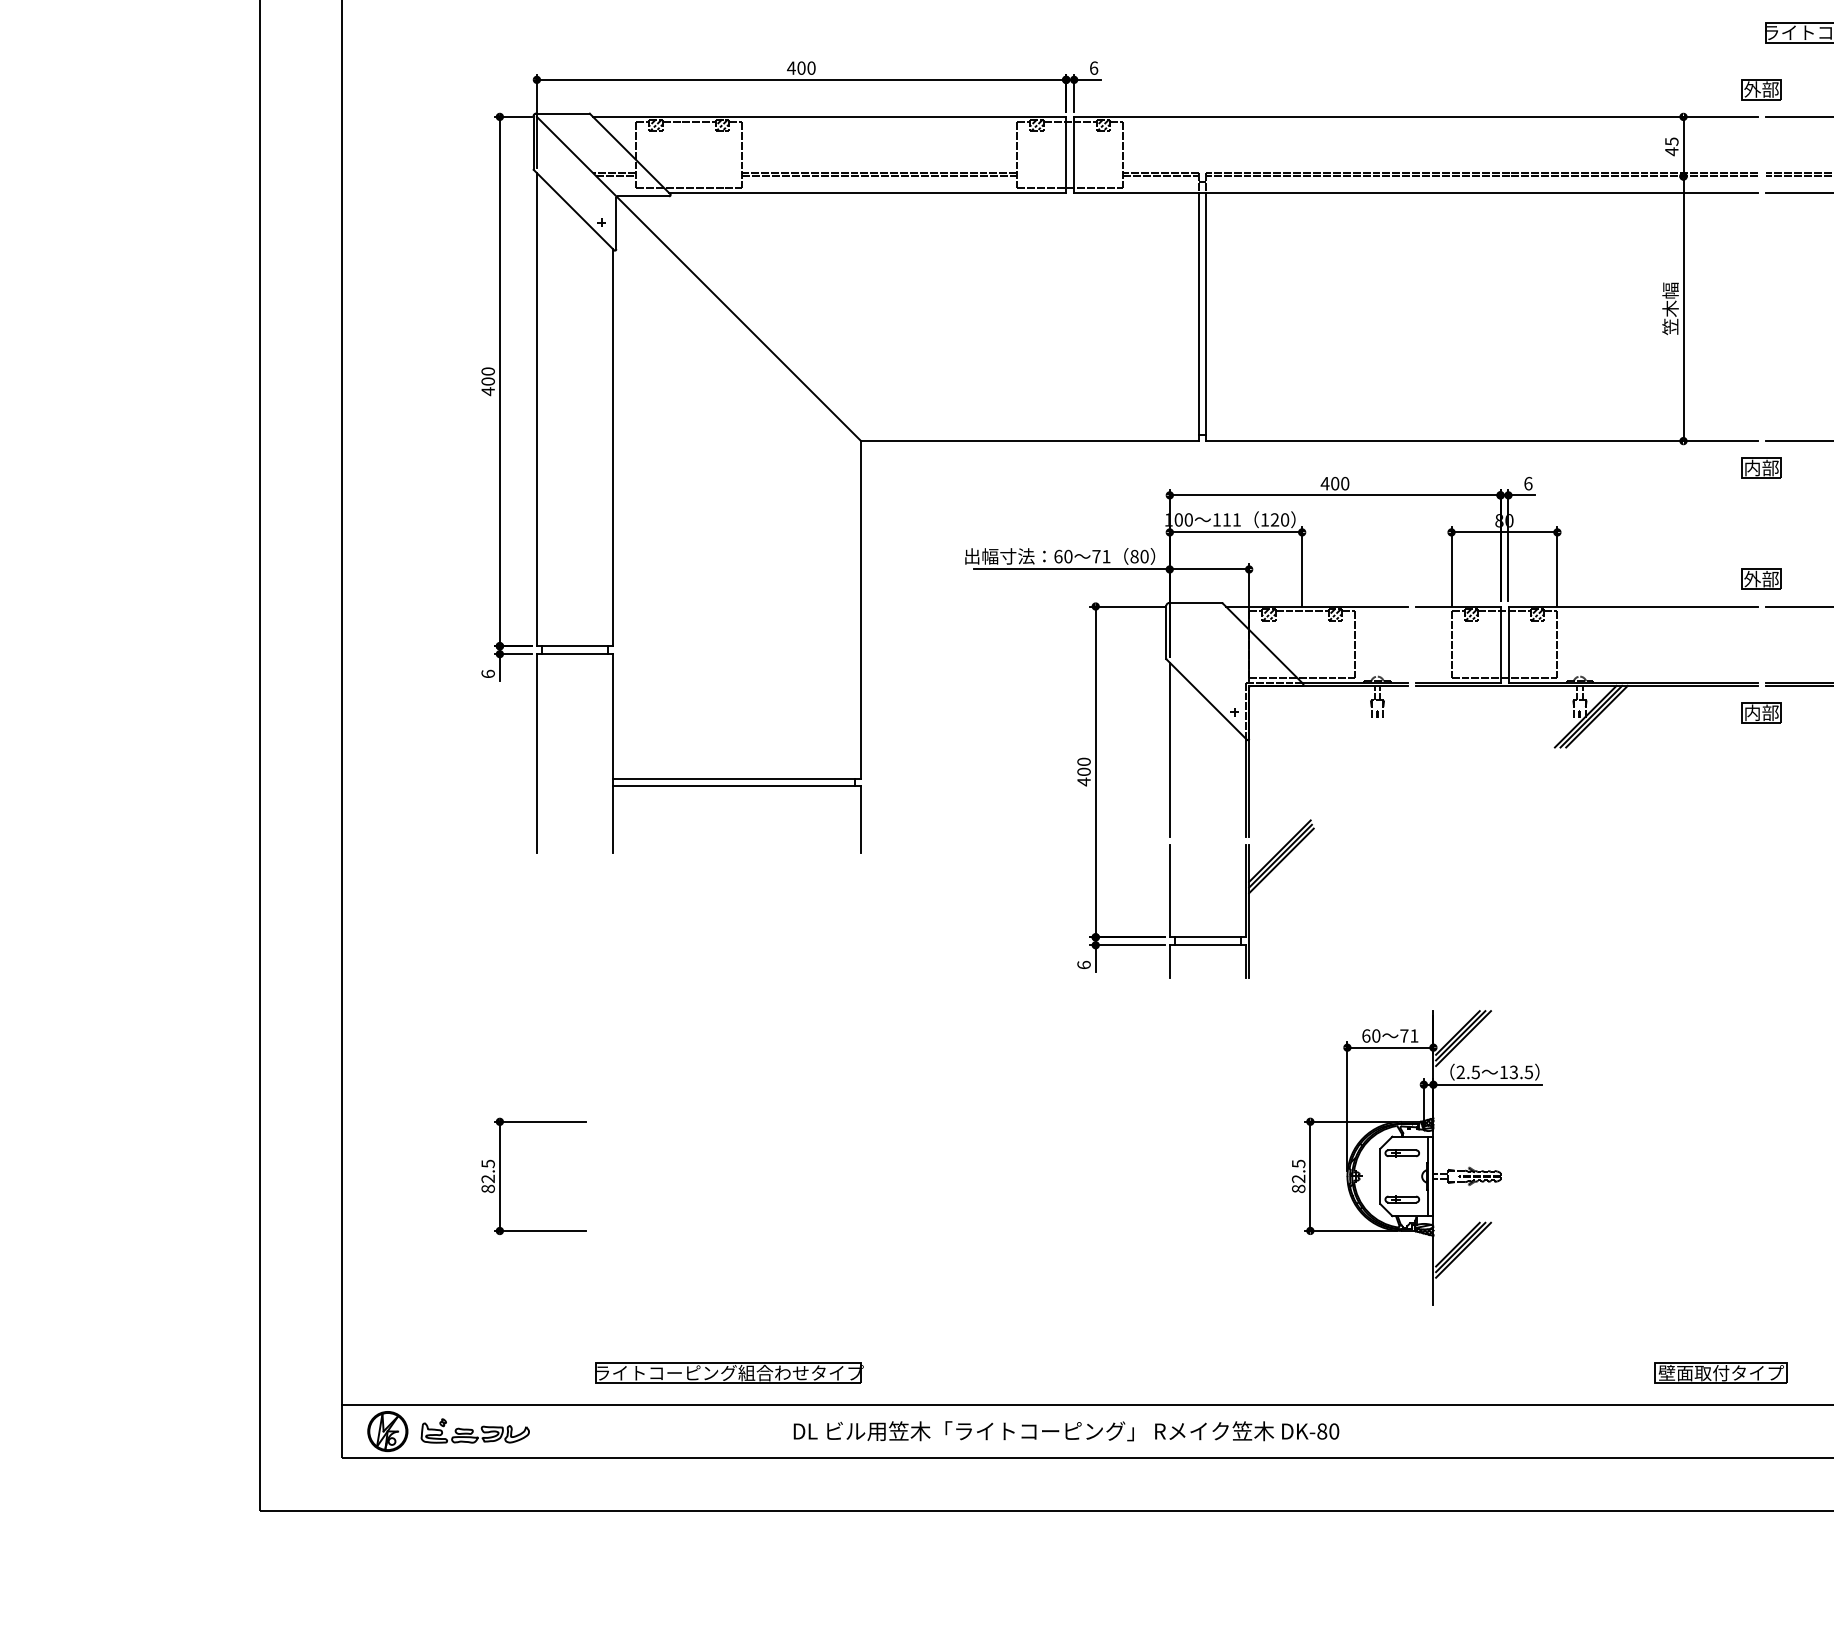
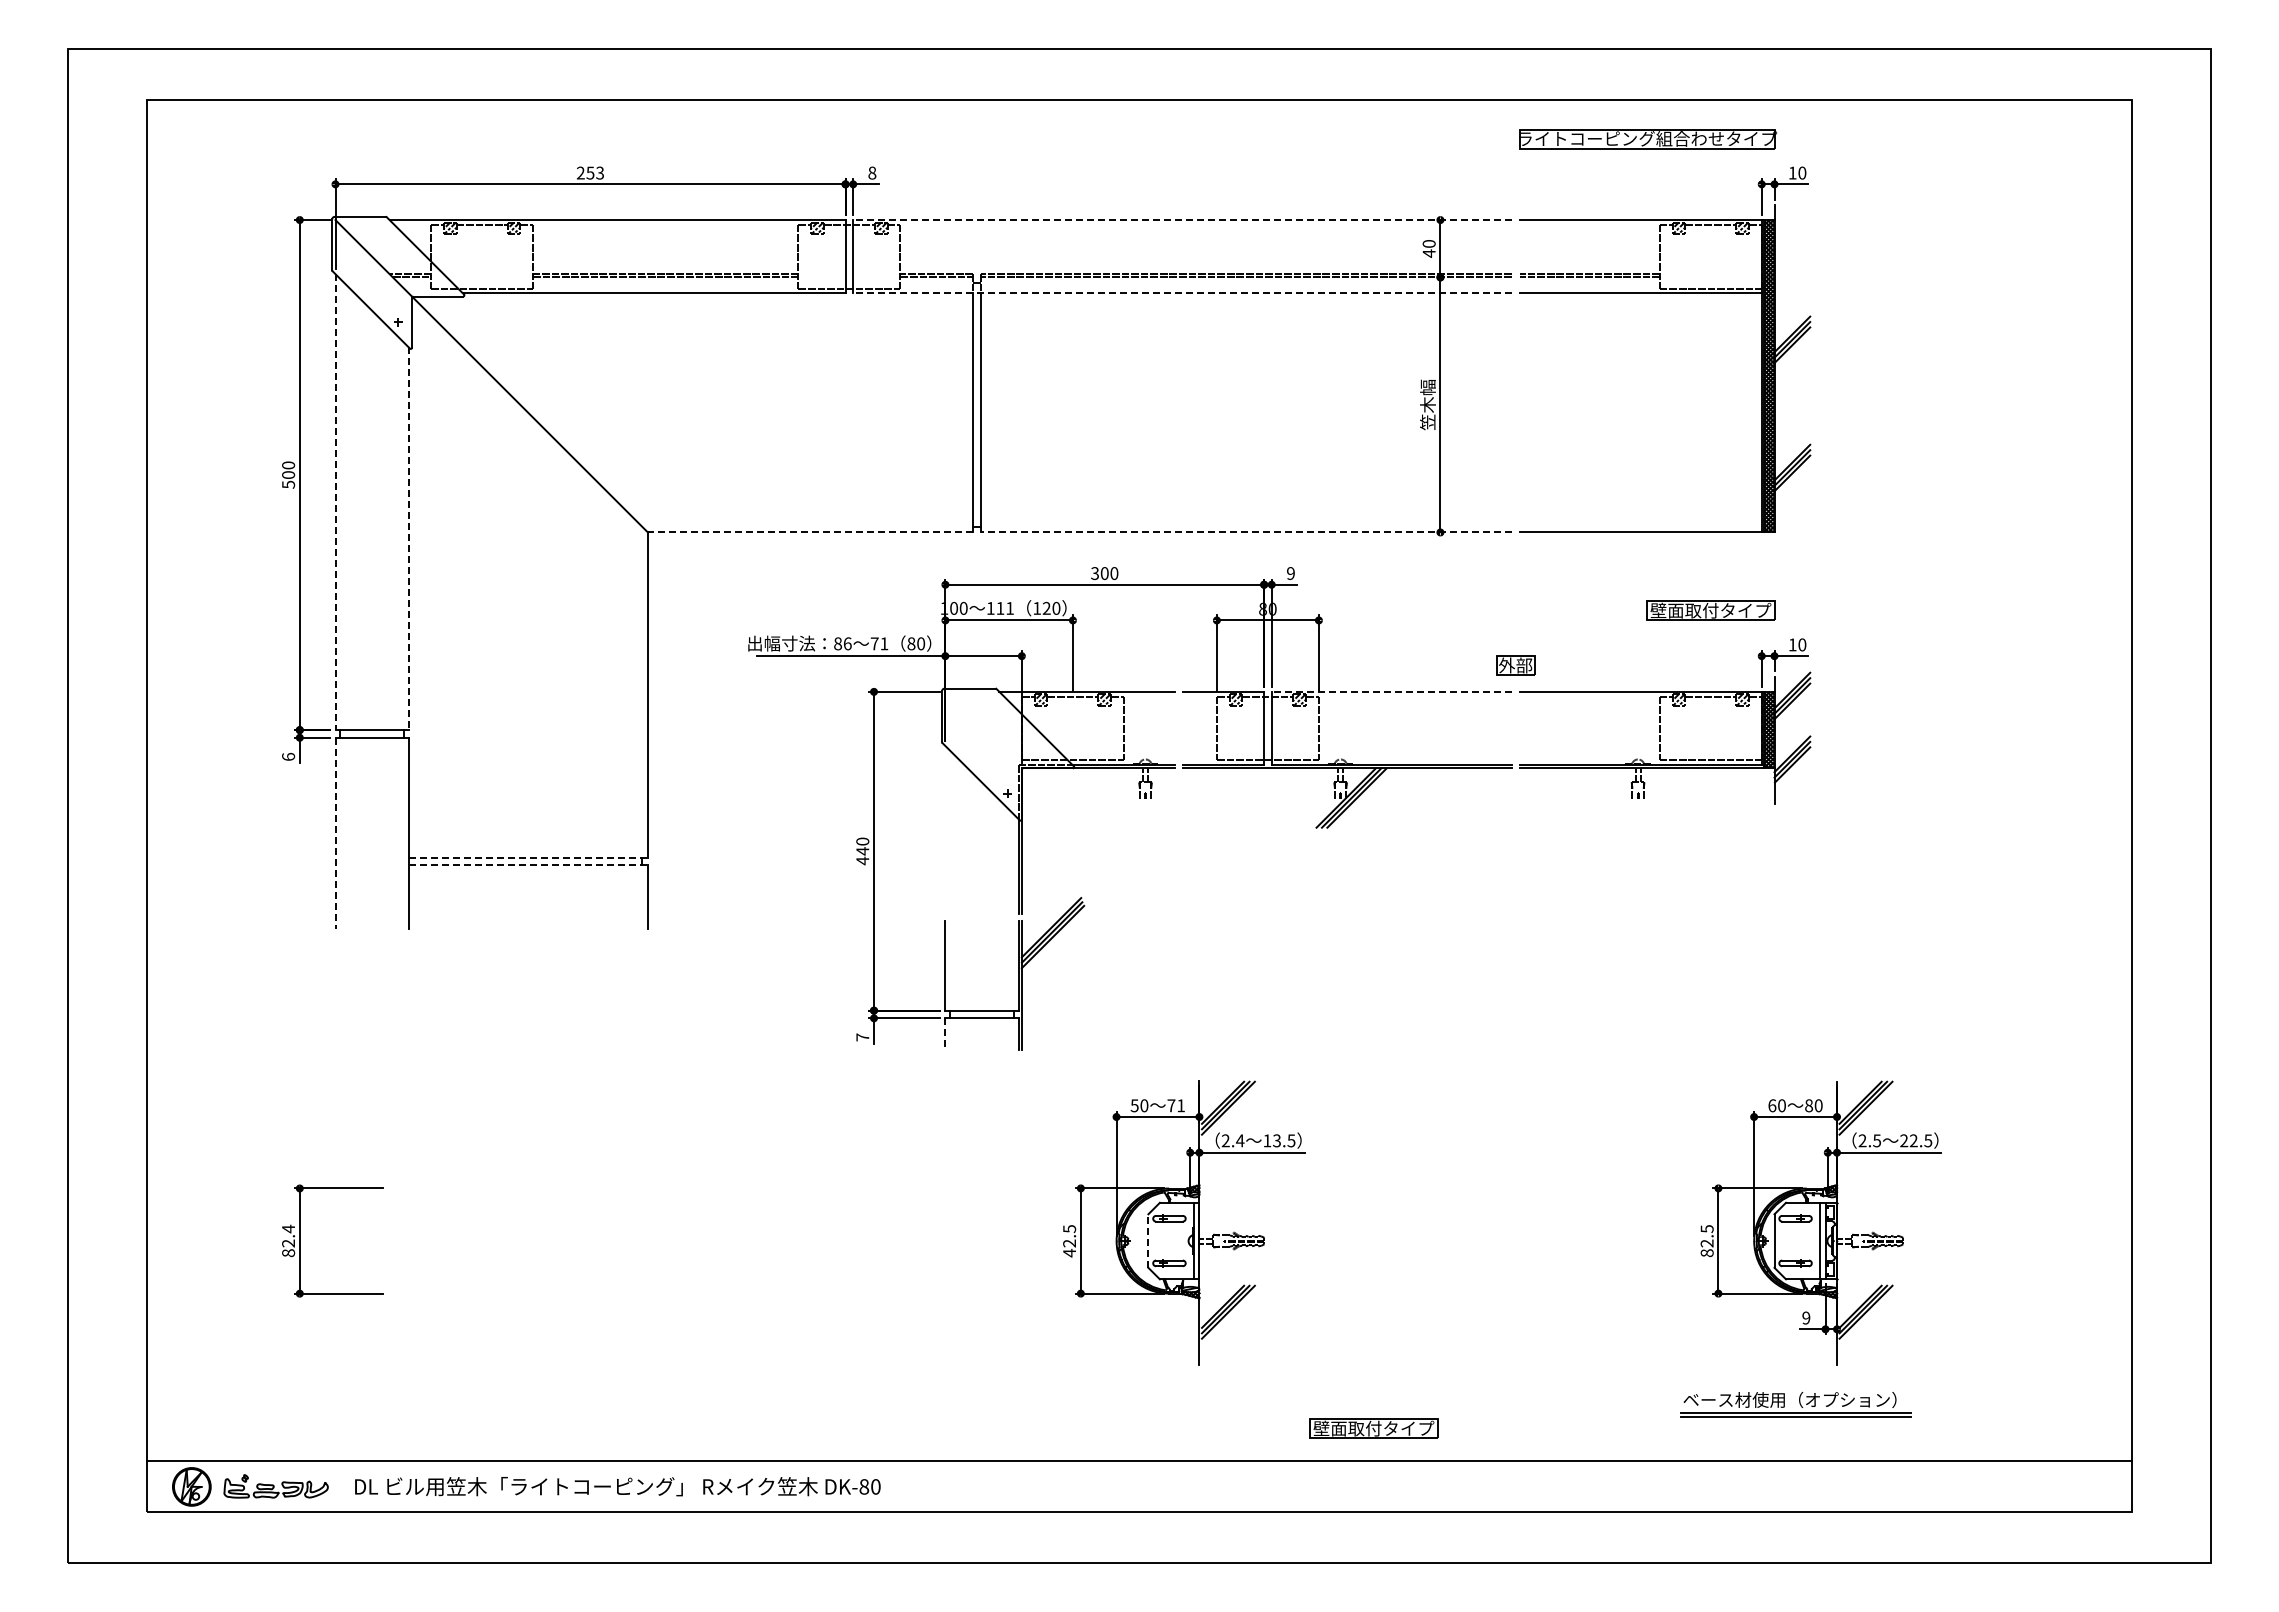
text: (801, 67) -> (590, 172), 400 -> 253
text: (1094, 67) -> (872, 172), 6 -> 8
part: (1761, 89) -> (1515, 193), removed
line: (1415, 117) -> (1182, 220), solid -> dashed
text: (1671, 141) -> (1428, 243), 45 -> 40
line: (1415, 193) -> (1182, 293), solid -> dashed
text: (488, 391) -> (288, 484), 400 -> 500
line: (536, 410) -> (335, 502), solid -> dashed
line: (1029, 441) -> (810, 532), solid -> dashed
line: (1482, 441) -> (1246, 532), solid -> dashed
line: (612, 448) -> (408, 539), solid -> dashed
part: (1761, 468) -> (1515, 558), removed
text: (1324, 483) -> (1094, 573), 400 -> 300
text: (1527, 483) -> (1290, 573), 6 -> 9
text: (1063, 556) -> (842, 643), 60 -> 86
line: (1632, 606) -> (1391, 691), solid -> dashed
part: (1761, 713) -> (1515, 794), removed
line: (1169, 749) -> (945, 829), removed
line: (536, 753) -> (335, 833), solid -> dashed
text: (1083, 772) -> (862, 851), 400 -> 440
line: (737, 778) -> (528, 857), solid -> dashed
line: (737, 786) -> (528, 865), solid -> dashed
line: (1169, 962) -> (945, 1034), solid -> dashed
text: (1083, 965) -> (862, 1037), 6 -> 7
text: (1366, 1035) -> (1134, 1105), 60 -> 50
text: (1476, 1072) -> (1240, 1140), 2.5 -> 2.4
text: (488, 1163) -> (288, 1228), 82.5 -> 82.4
line: (1380, 1176) -> (1148, 1241), solid -> dashed
text: (1298, 1188) -> (1069, 1252), 82.5 -> 42.5
part: (729, 1372) -> (521, 1430), removed
part: (1720, 1372) -> (1373, 1428), moved
text: (1066, 1431) -> (617, 1486), moved

